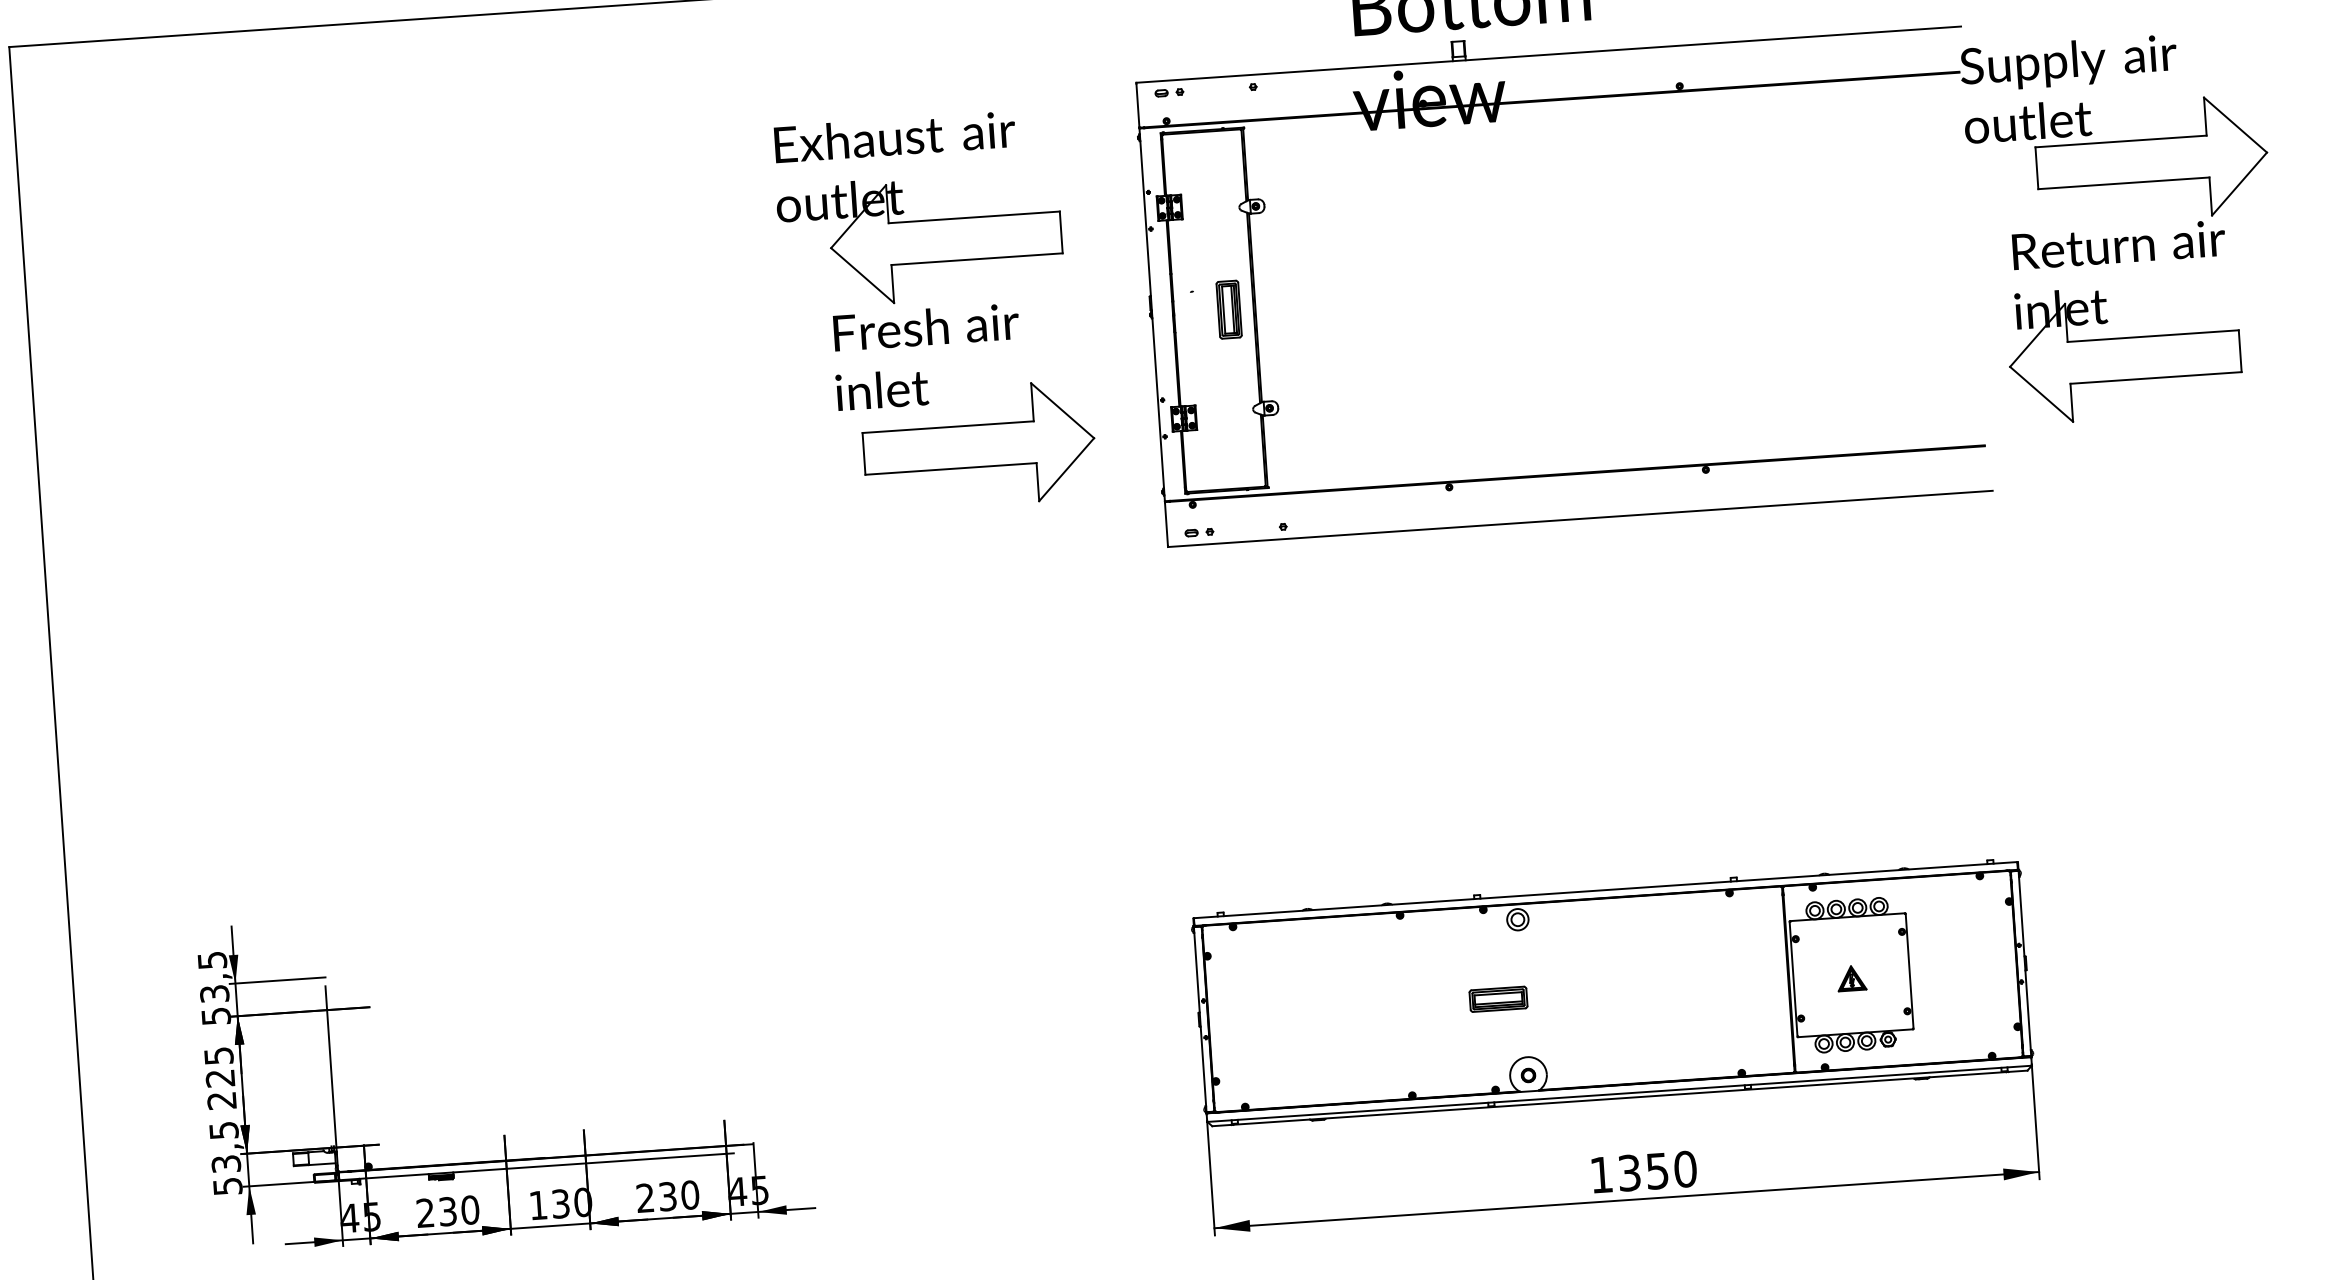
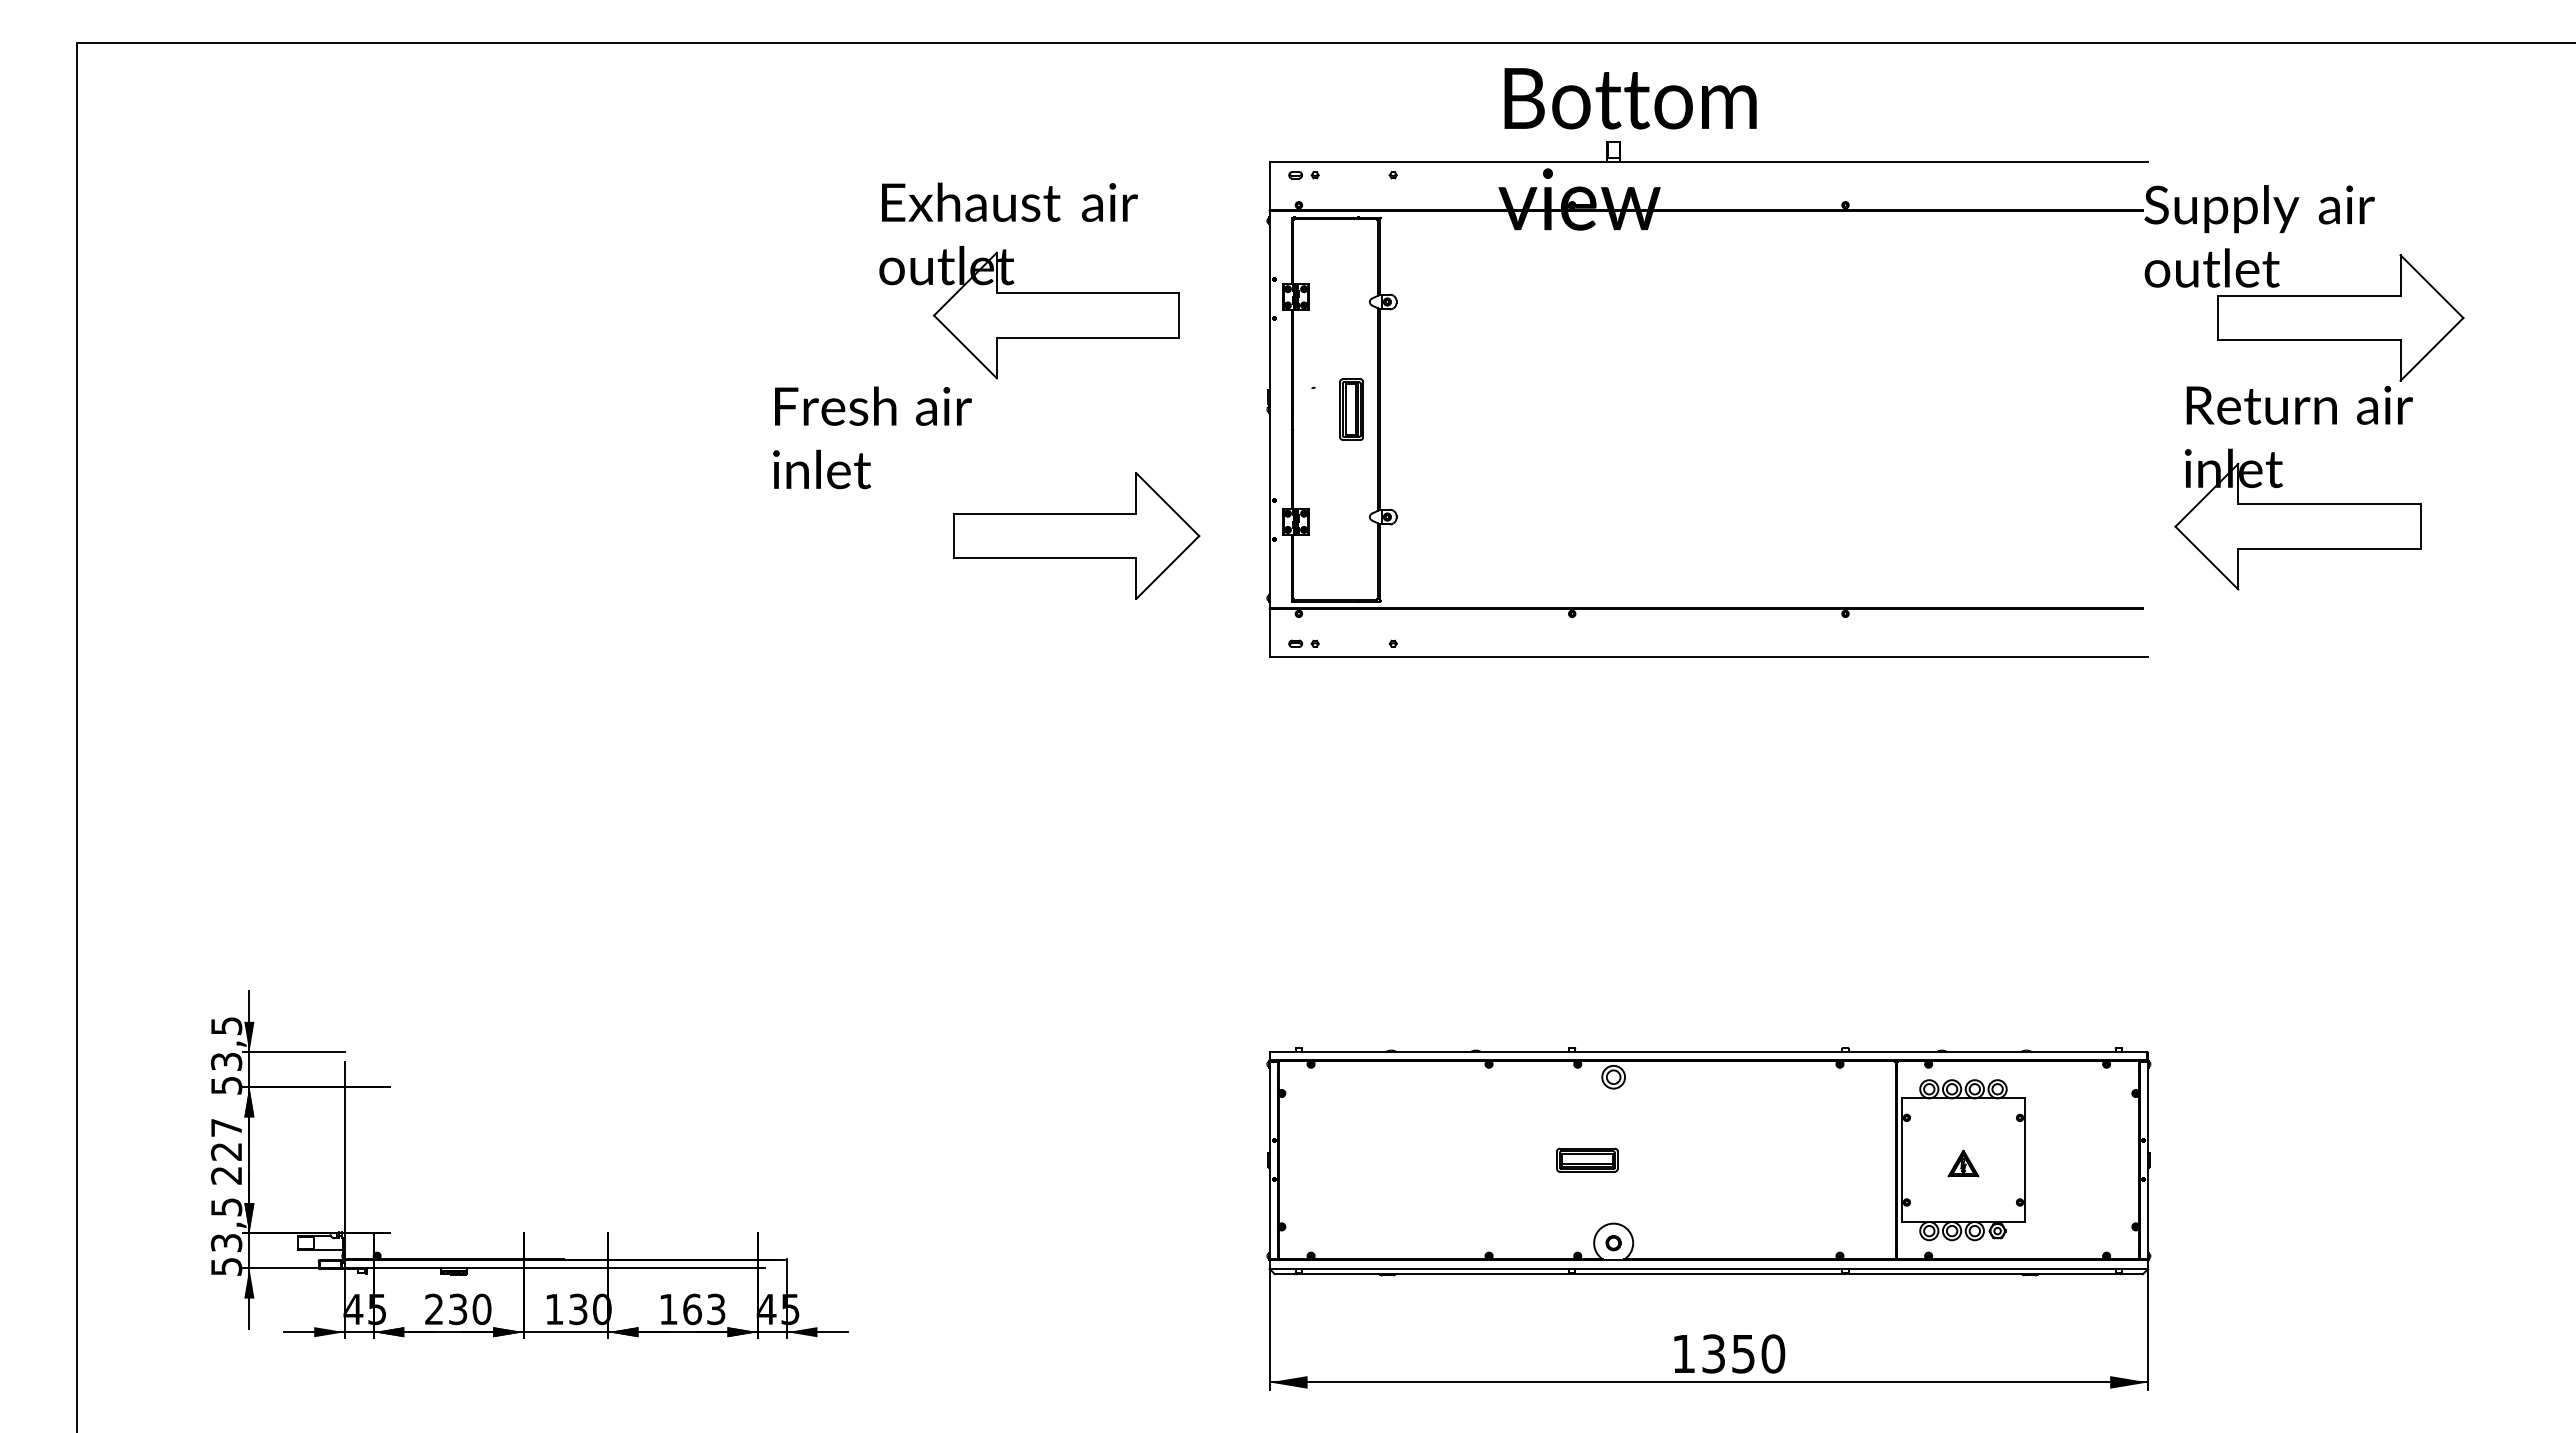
text: (927, 356) -> (872, 437), moved
text: (218, 1055) -> (226, 1127), 225 -> 227
text: (667, 1196) -> (692, 1309), 230 -> 163

